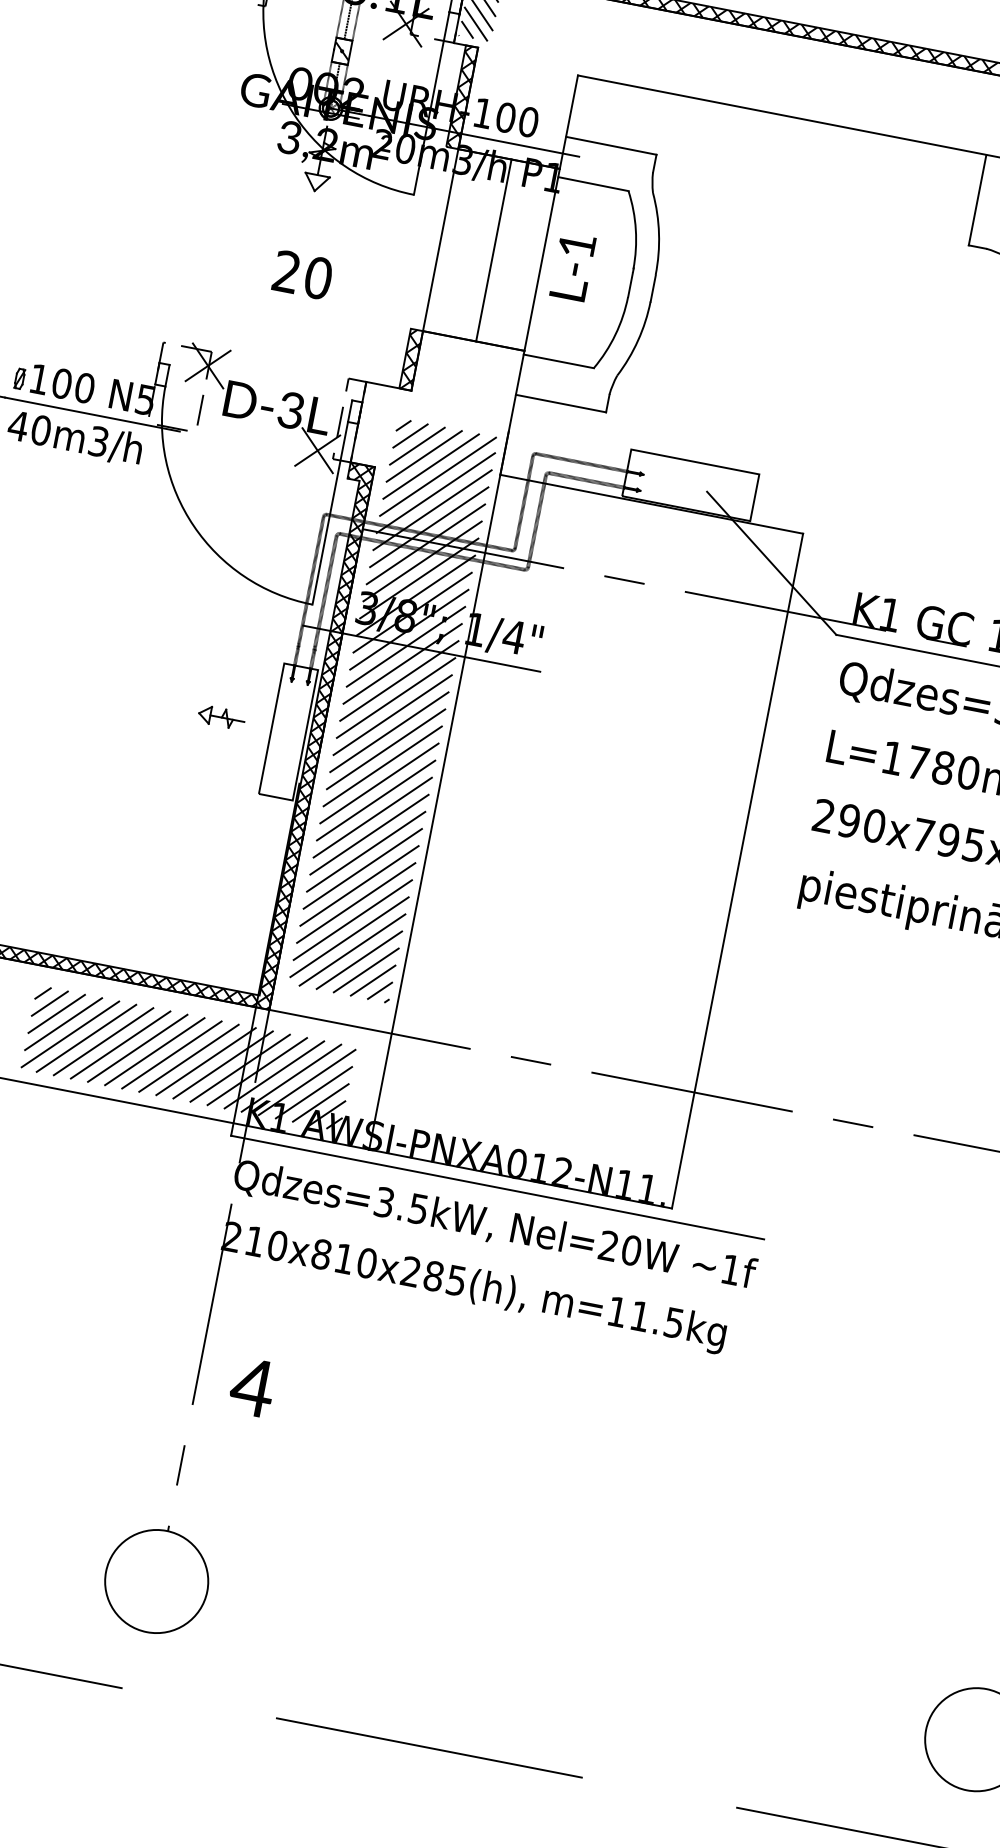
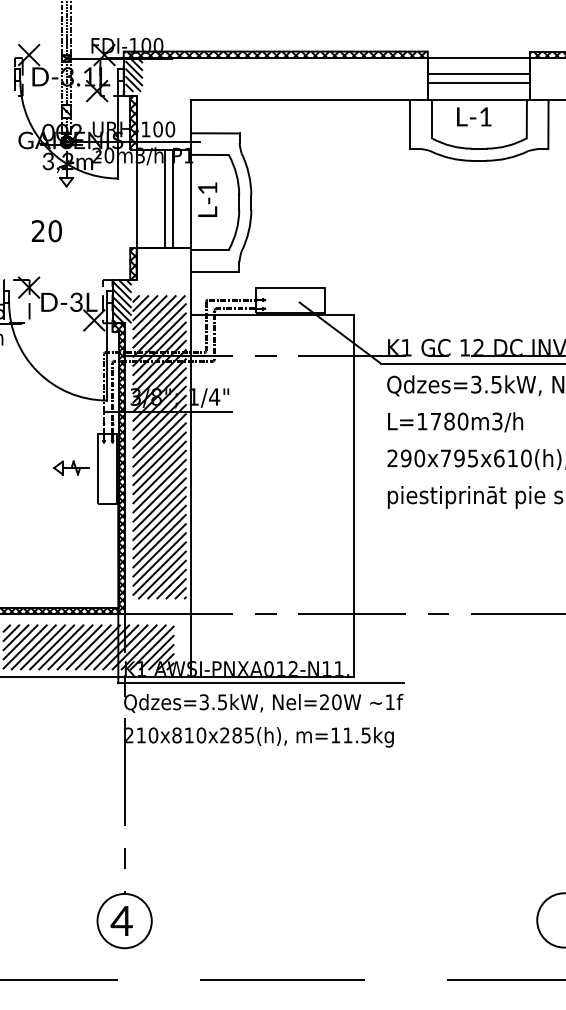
line: (509, 253) -> (173, 199), added
text: (301, 275) -> (46, 231), moved
hatch: (375, 425) -> (121, 301), added
part: (221, 716) -> (71, 467), size x1.43
text: (252, 1386) -> (121, 920), moved

